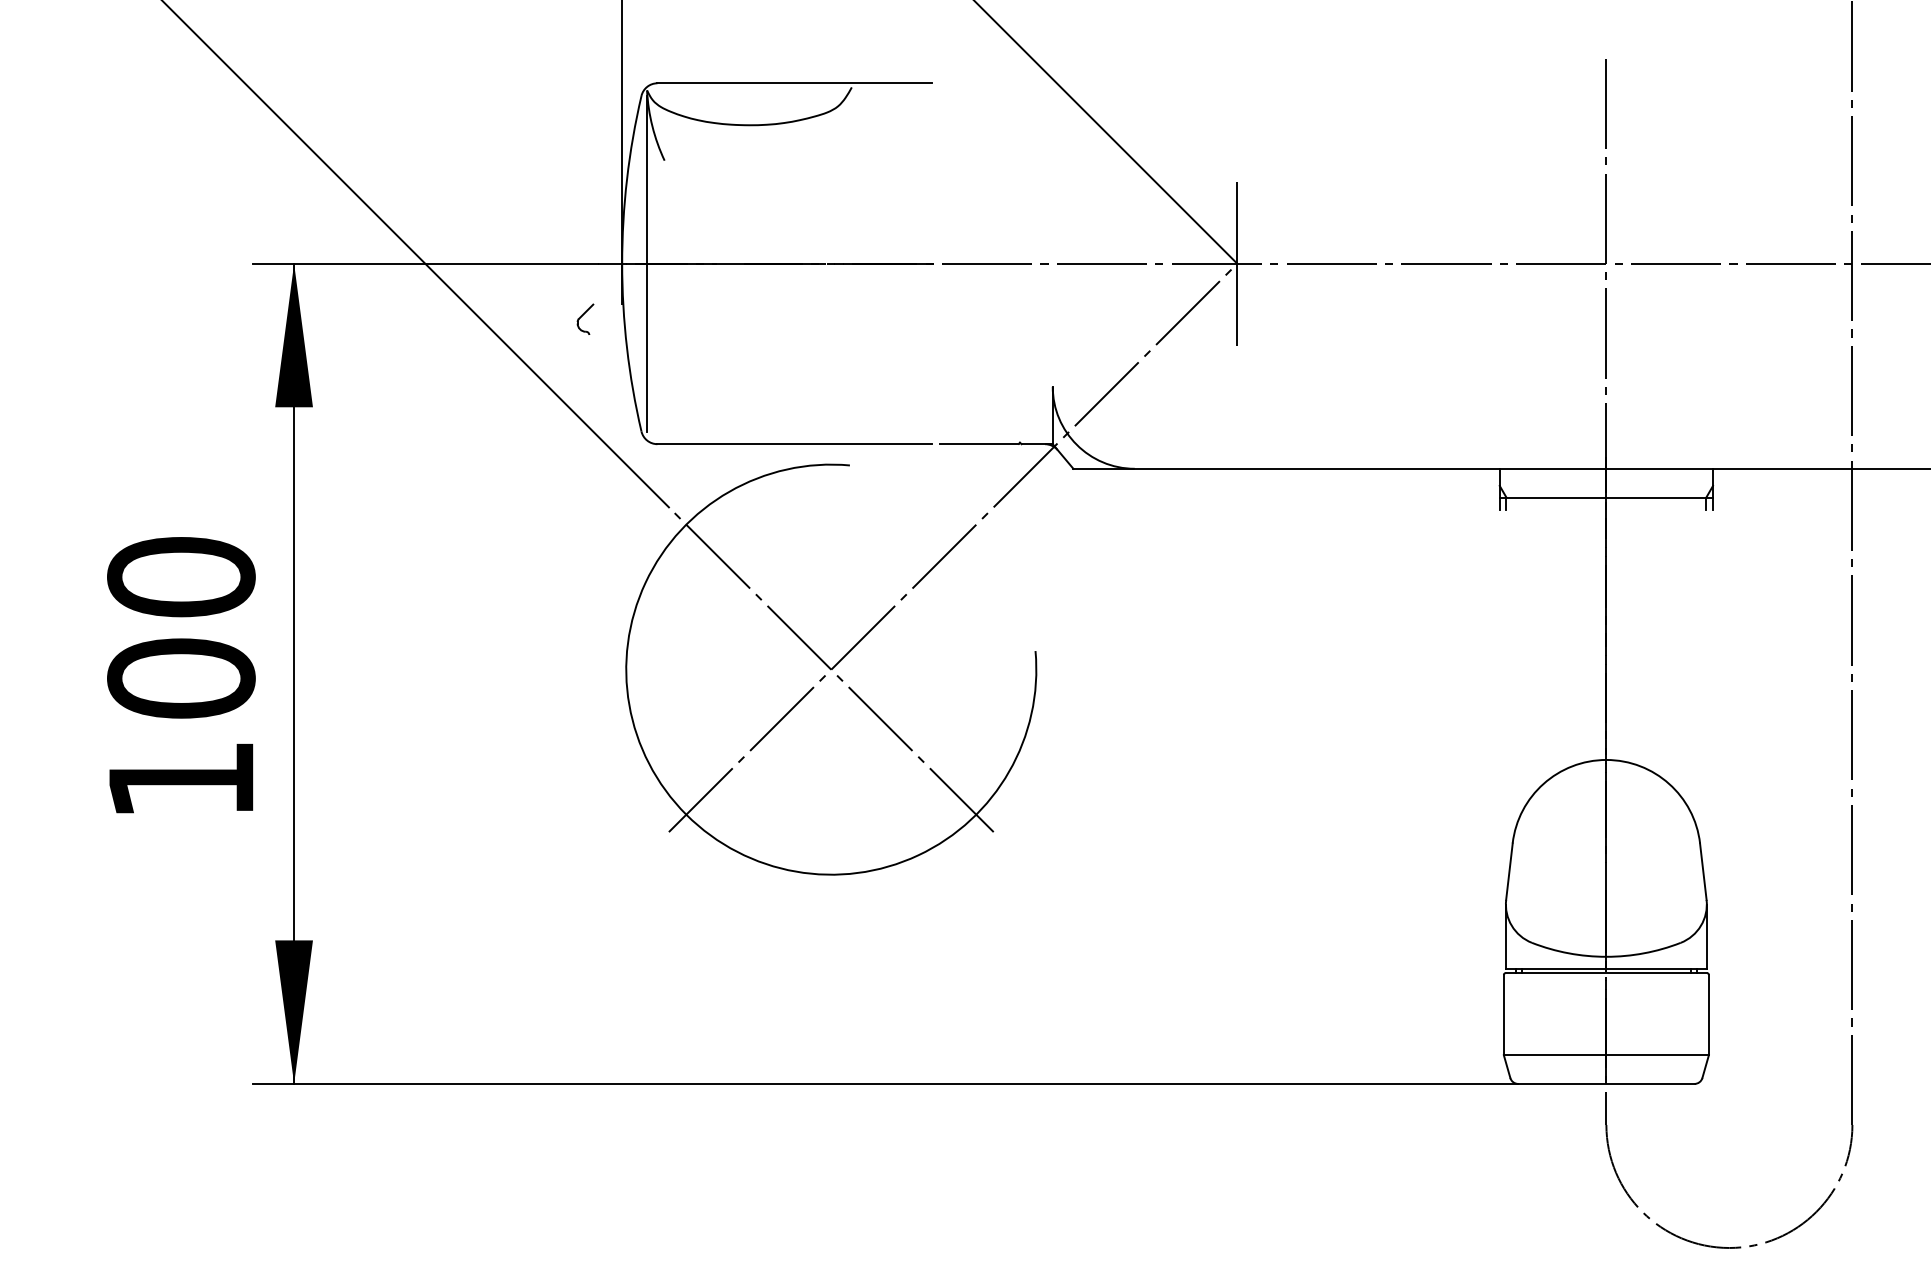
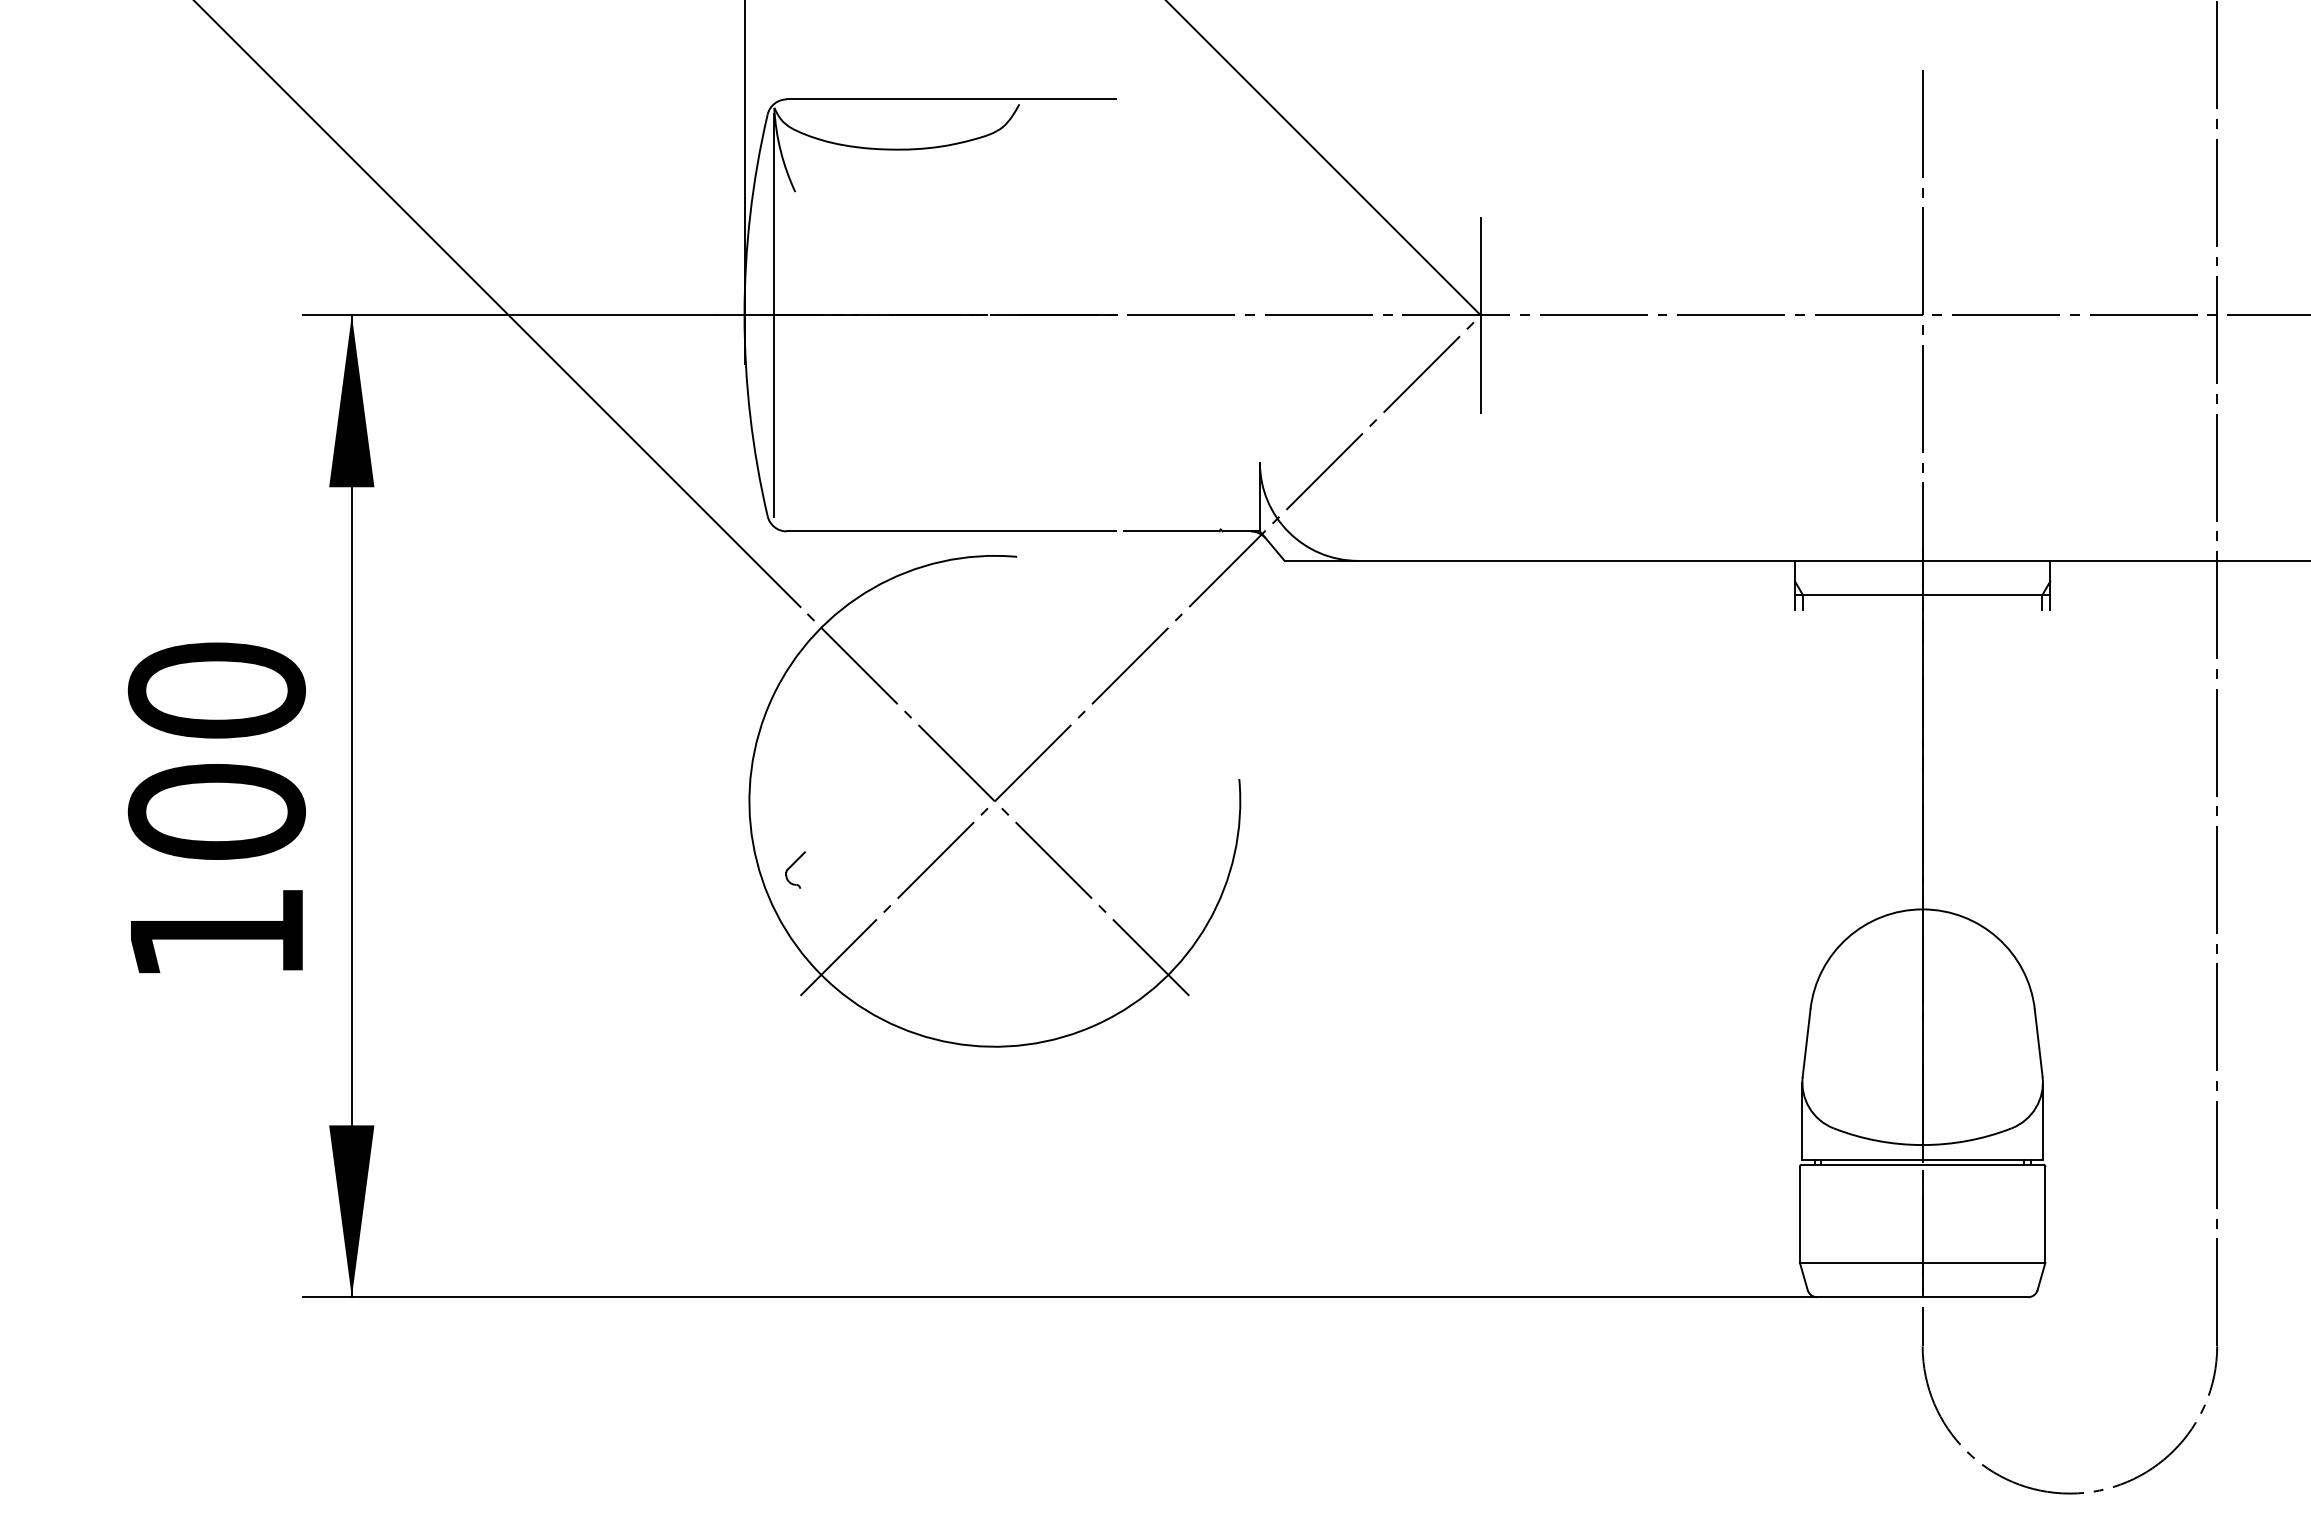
part: (585, 318) -> (795, 869), moved

